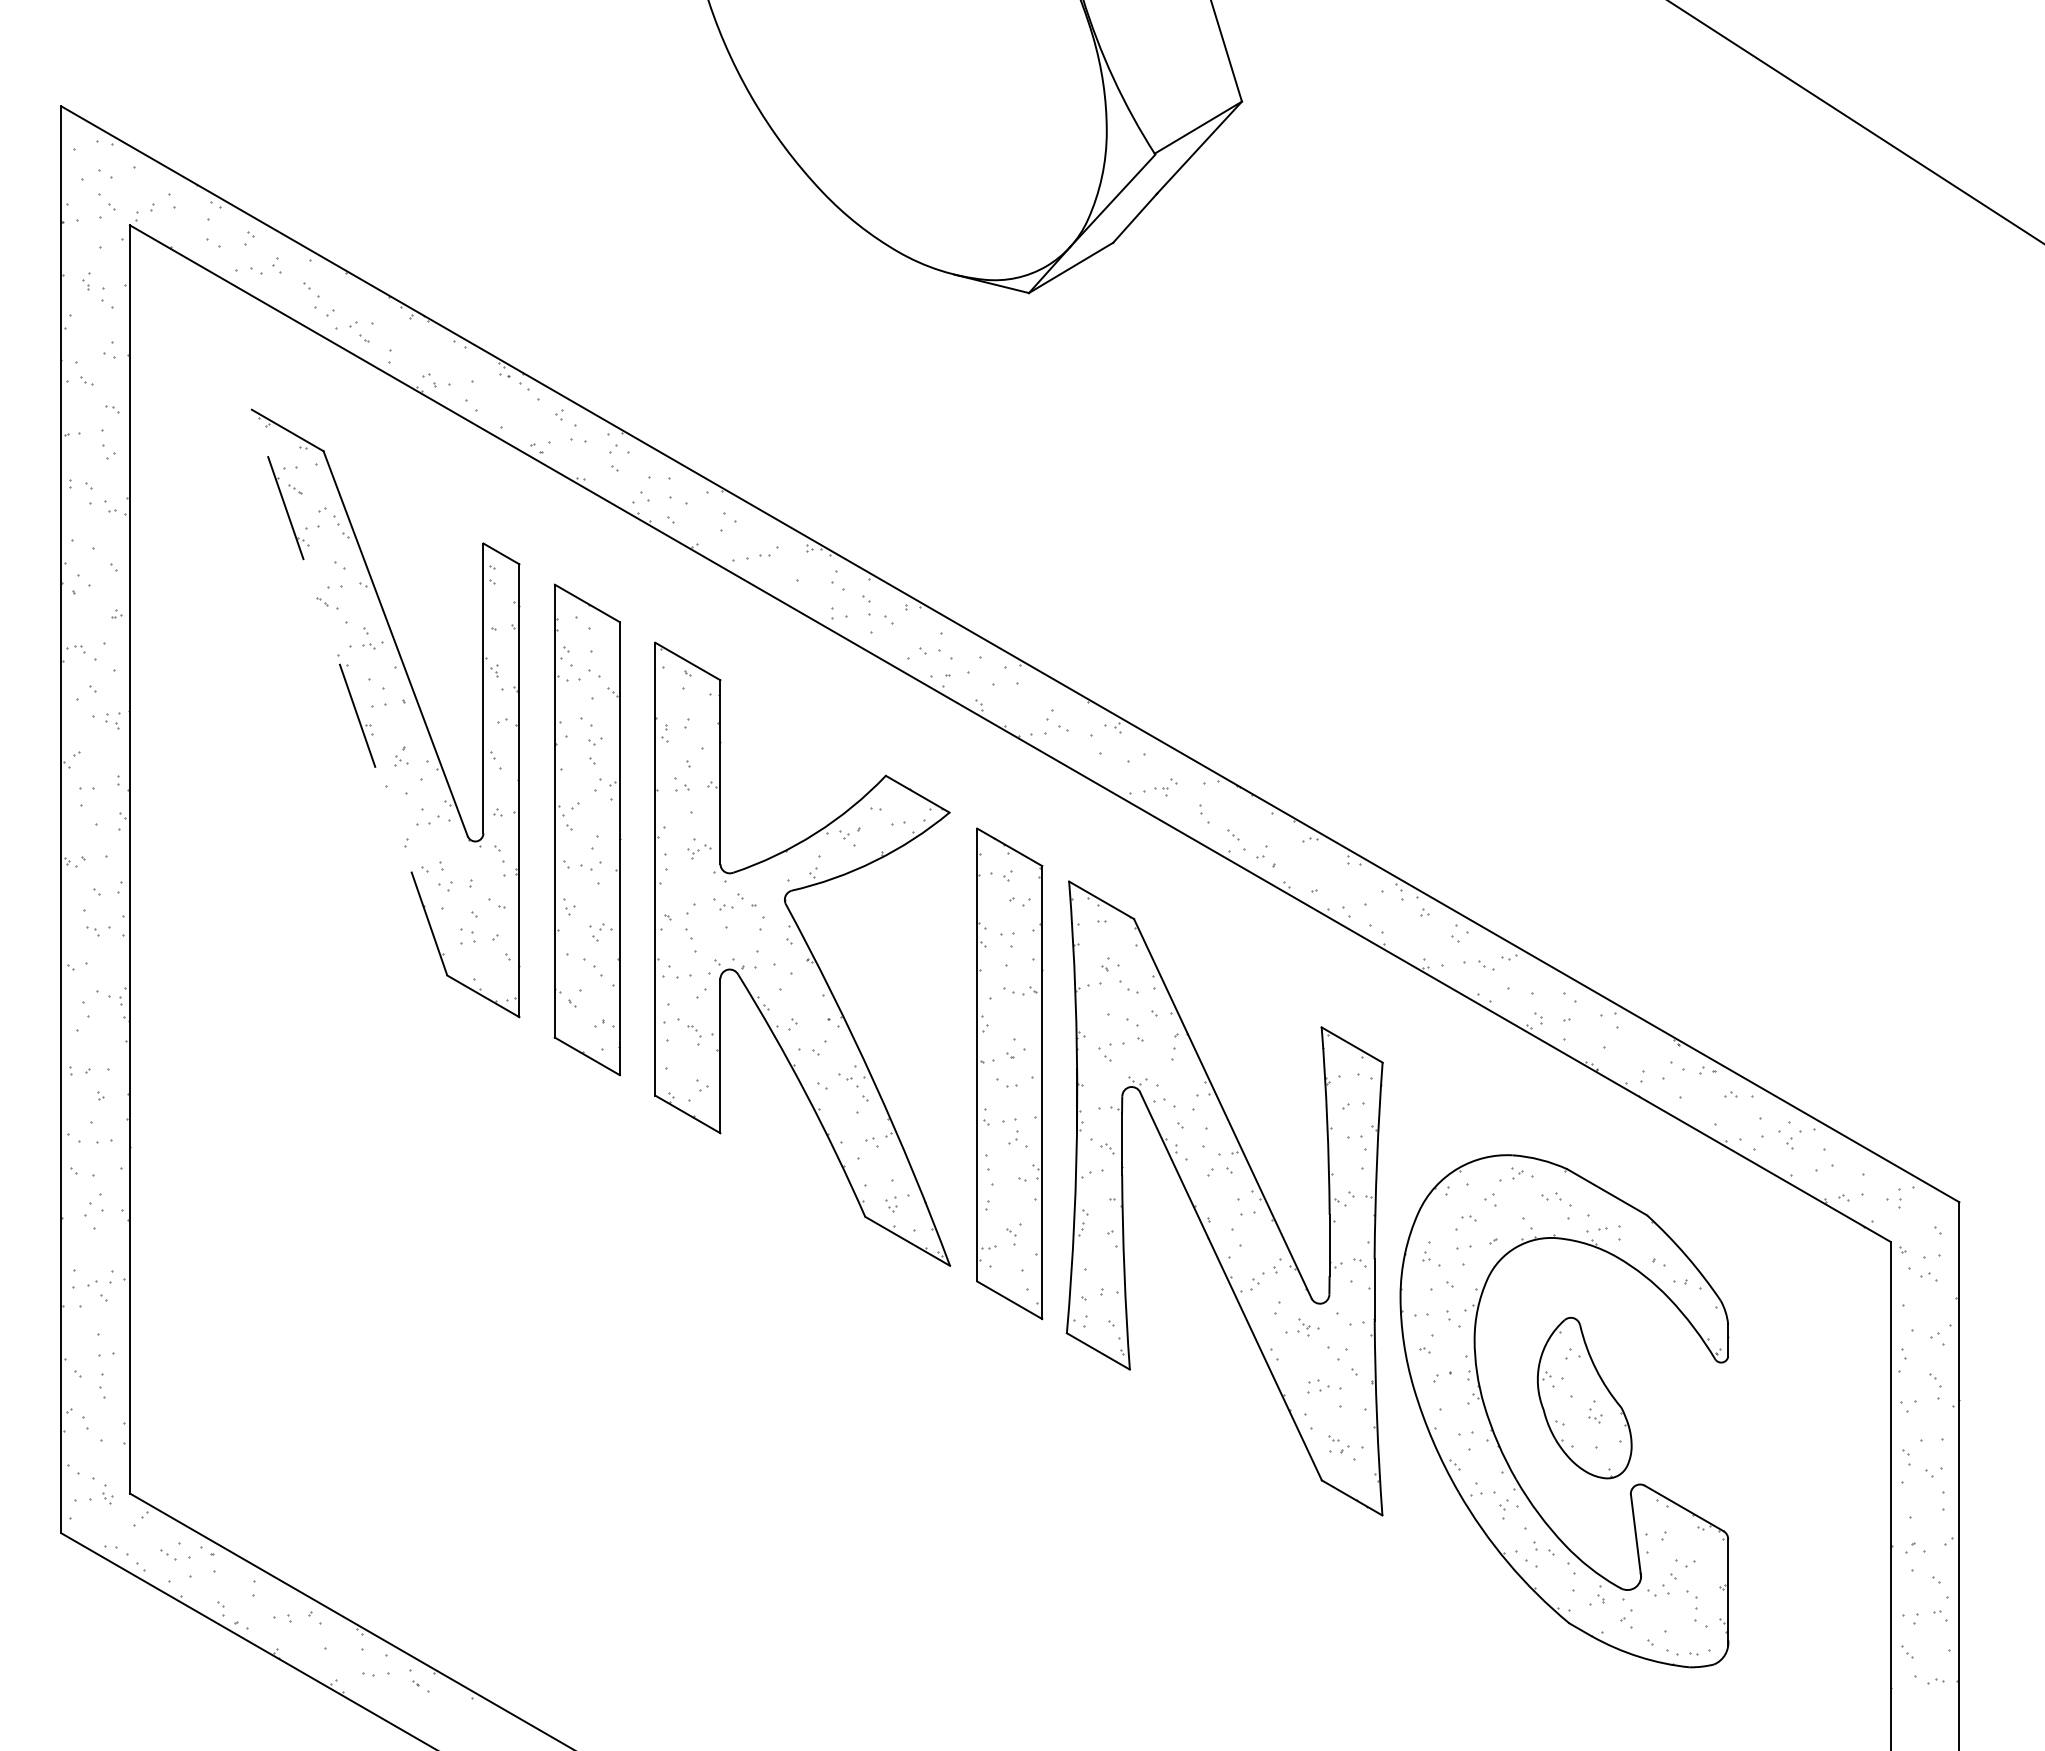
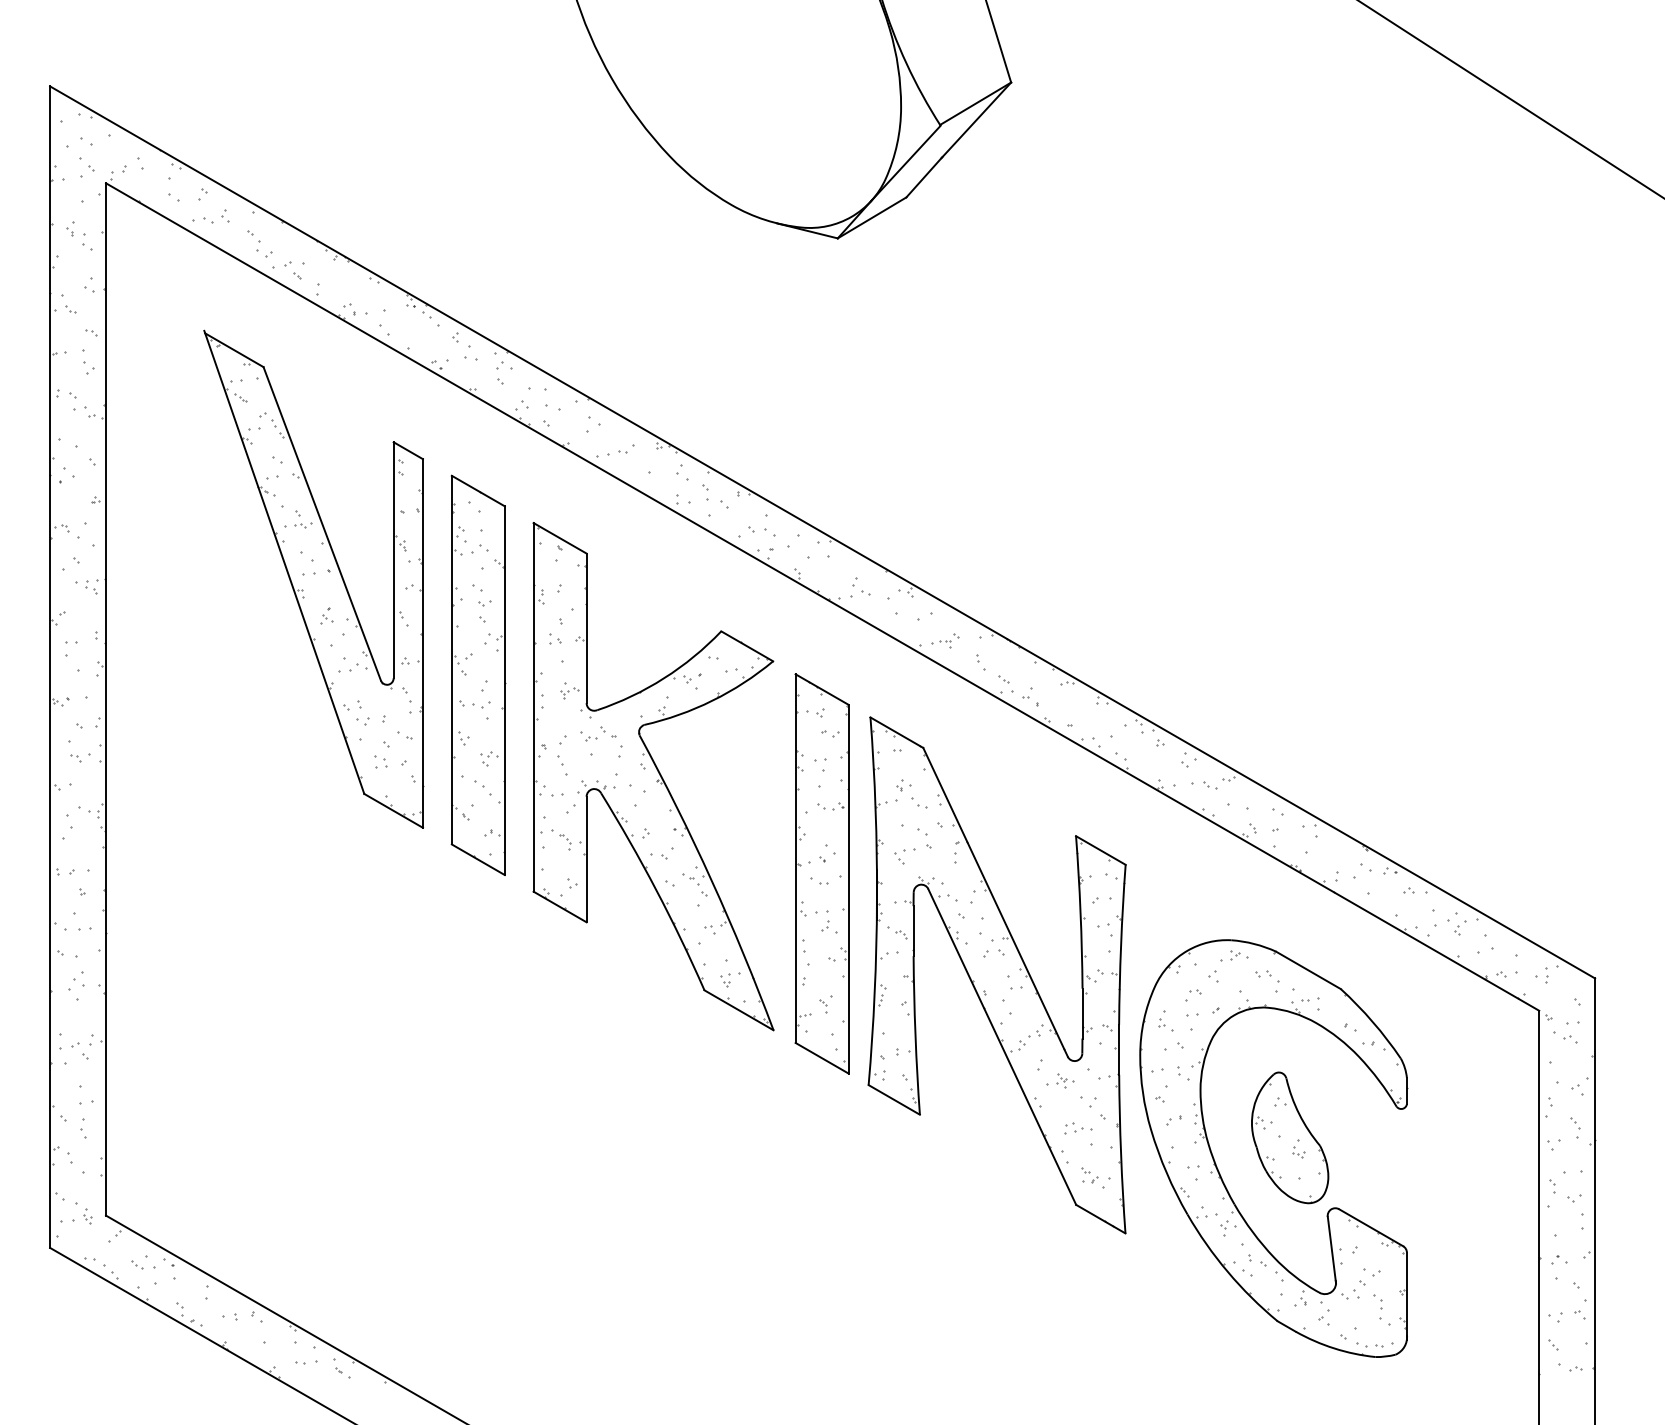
line: (349, 691) -> (284, 562), dashed -> solid

